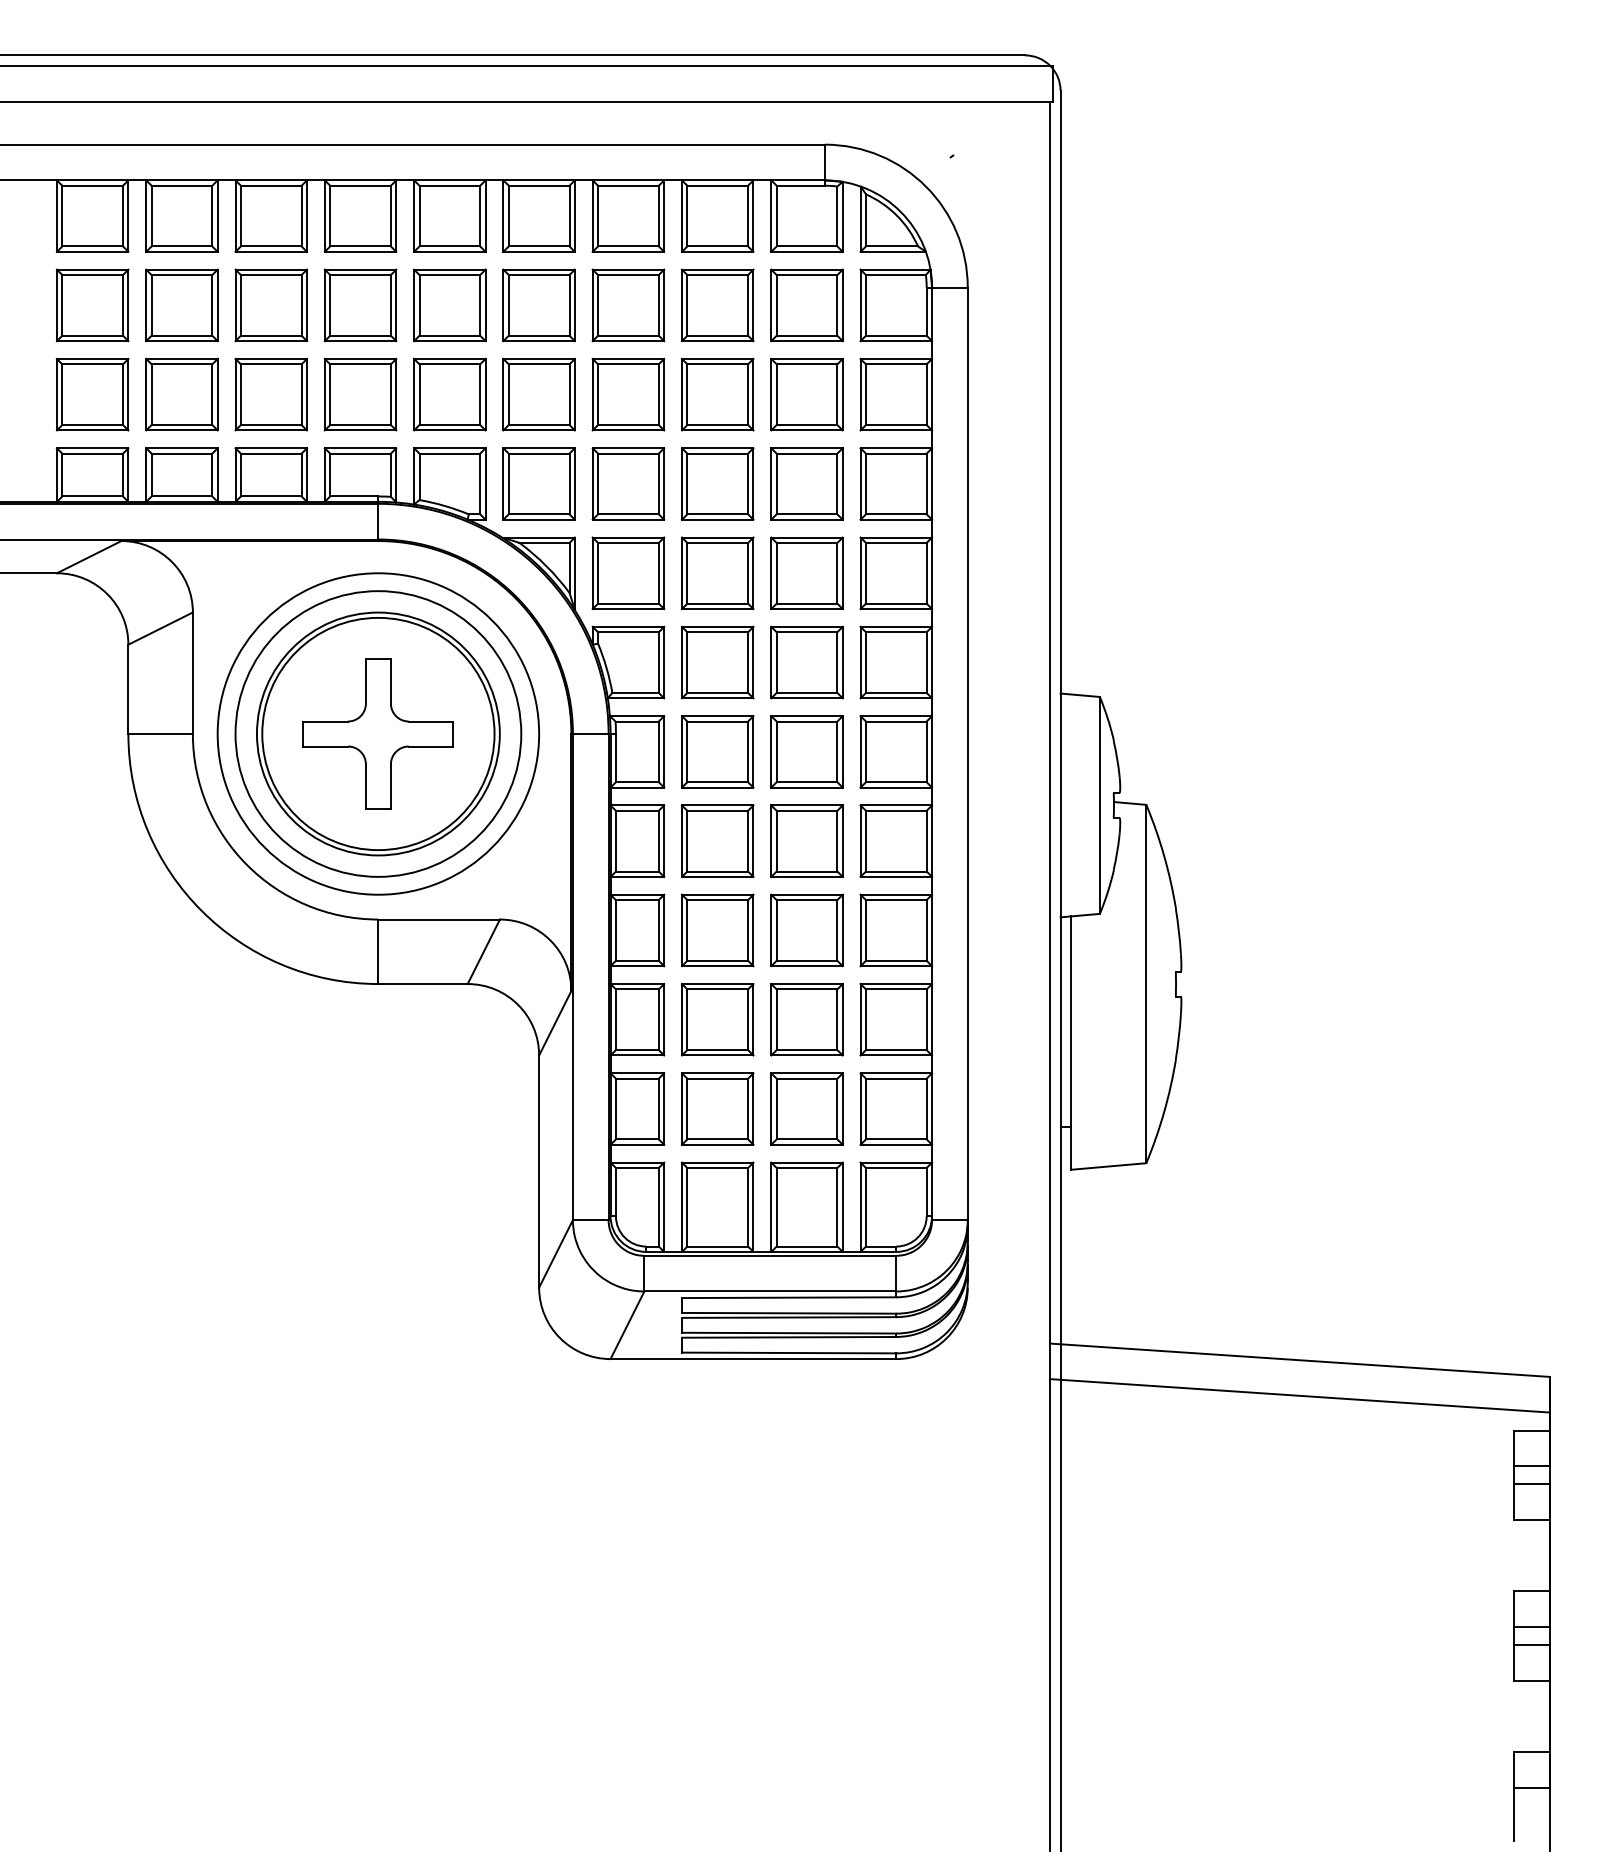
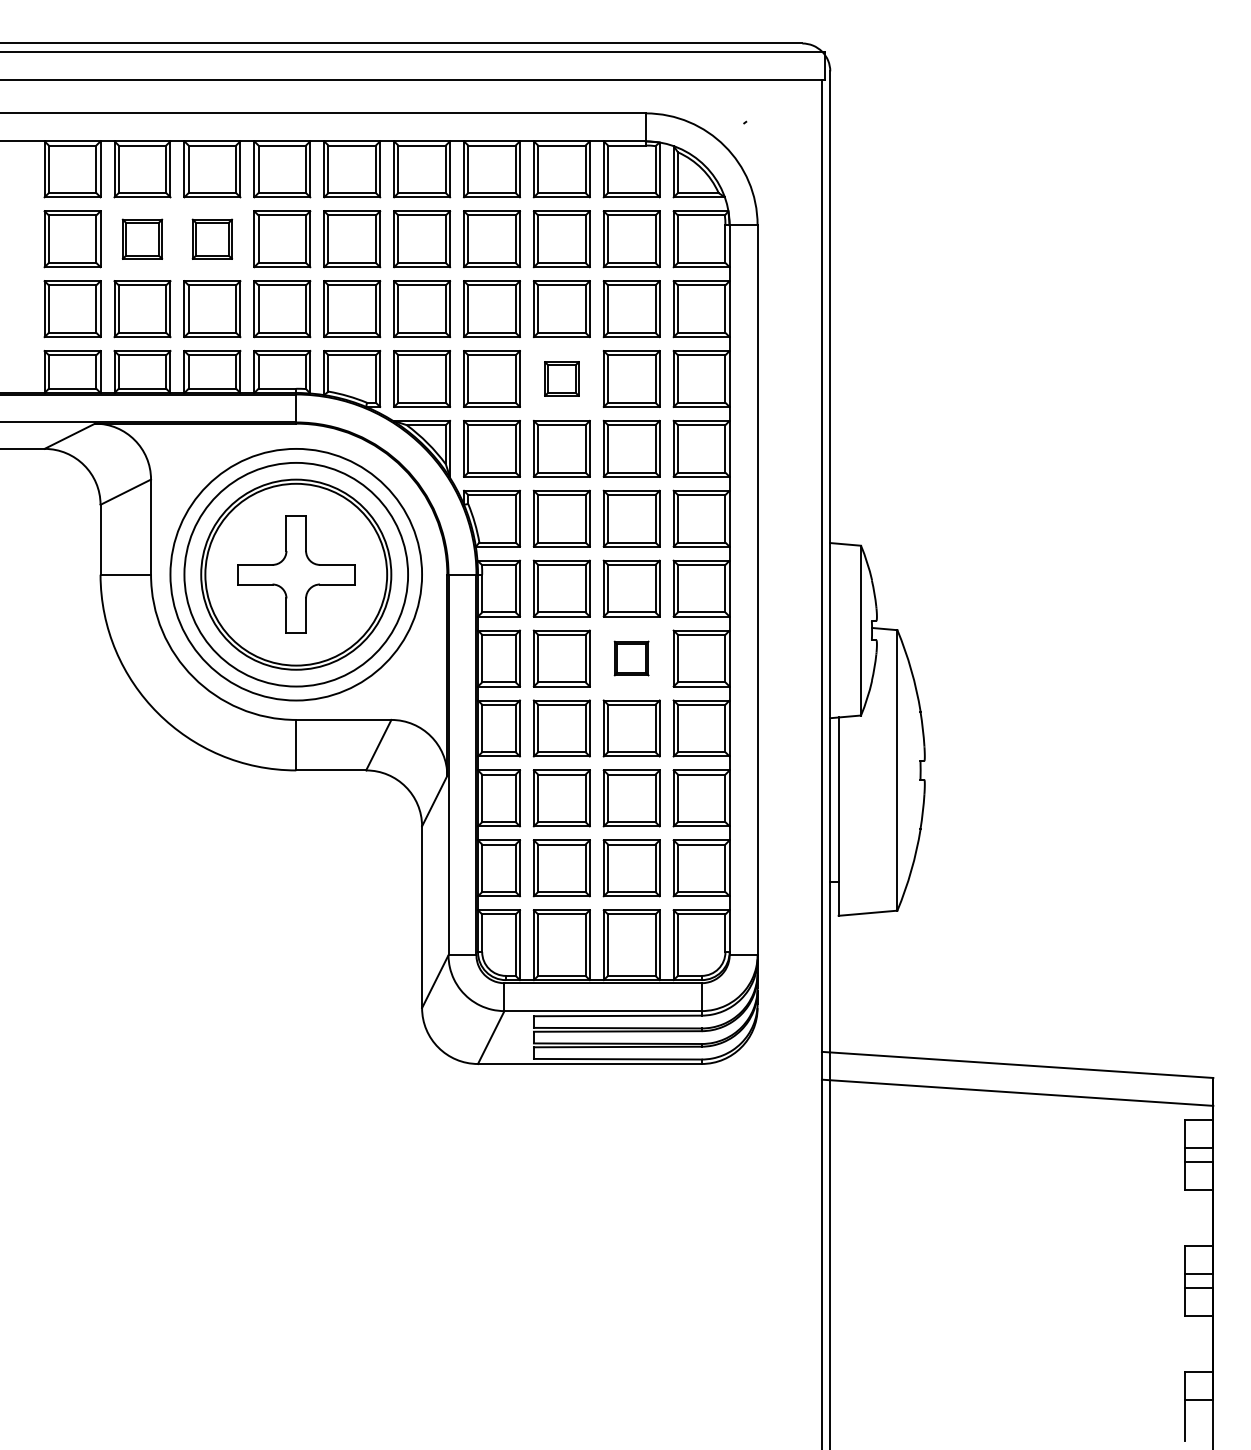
part: (181, 305) -> (142, 239), size x0.7
part: (271, 305) -> (212, 239), size x0.7
part: (717, 483) -> (561, 378), size x0.6
part: (806, 841) -> (631, 658), size x0.6

